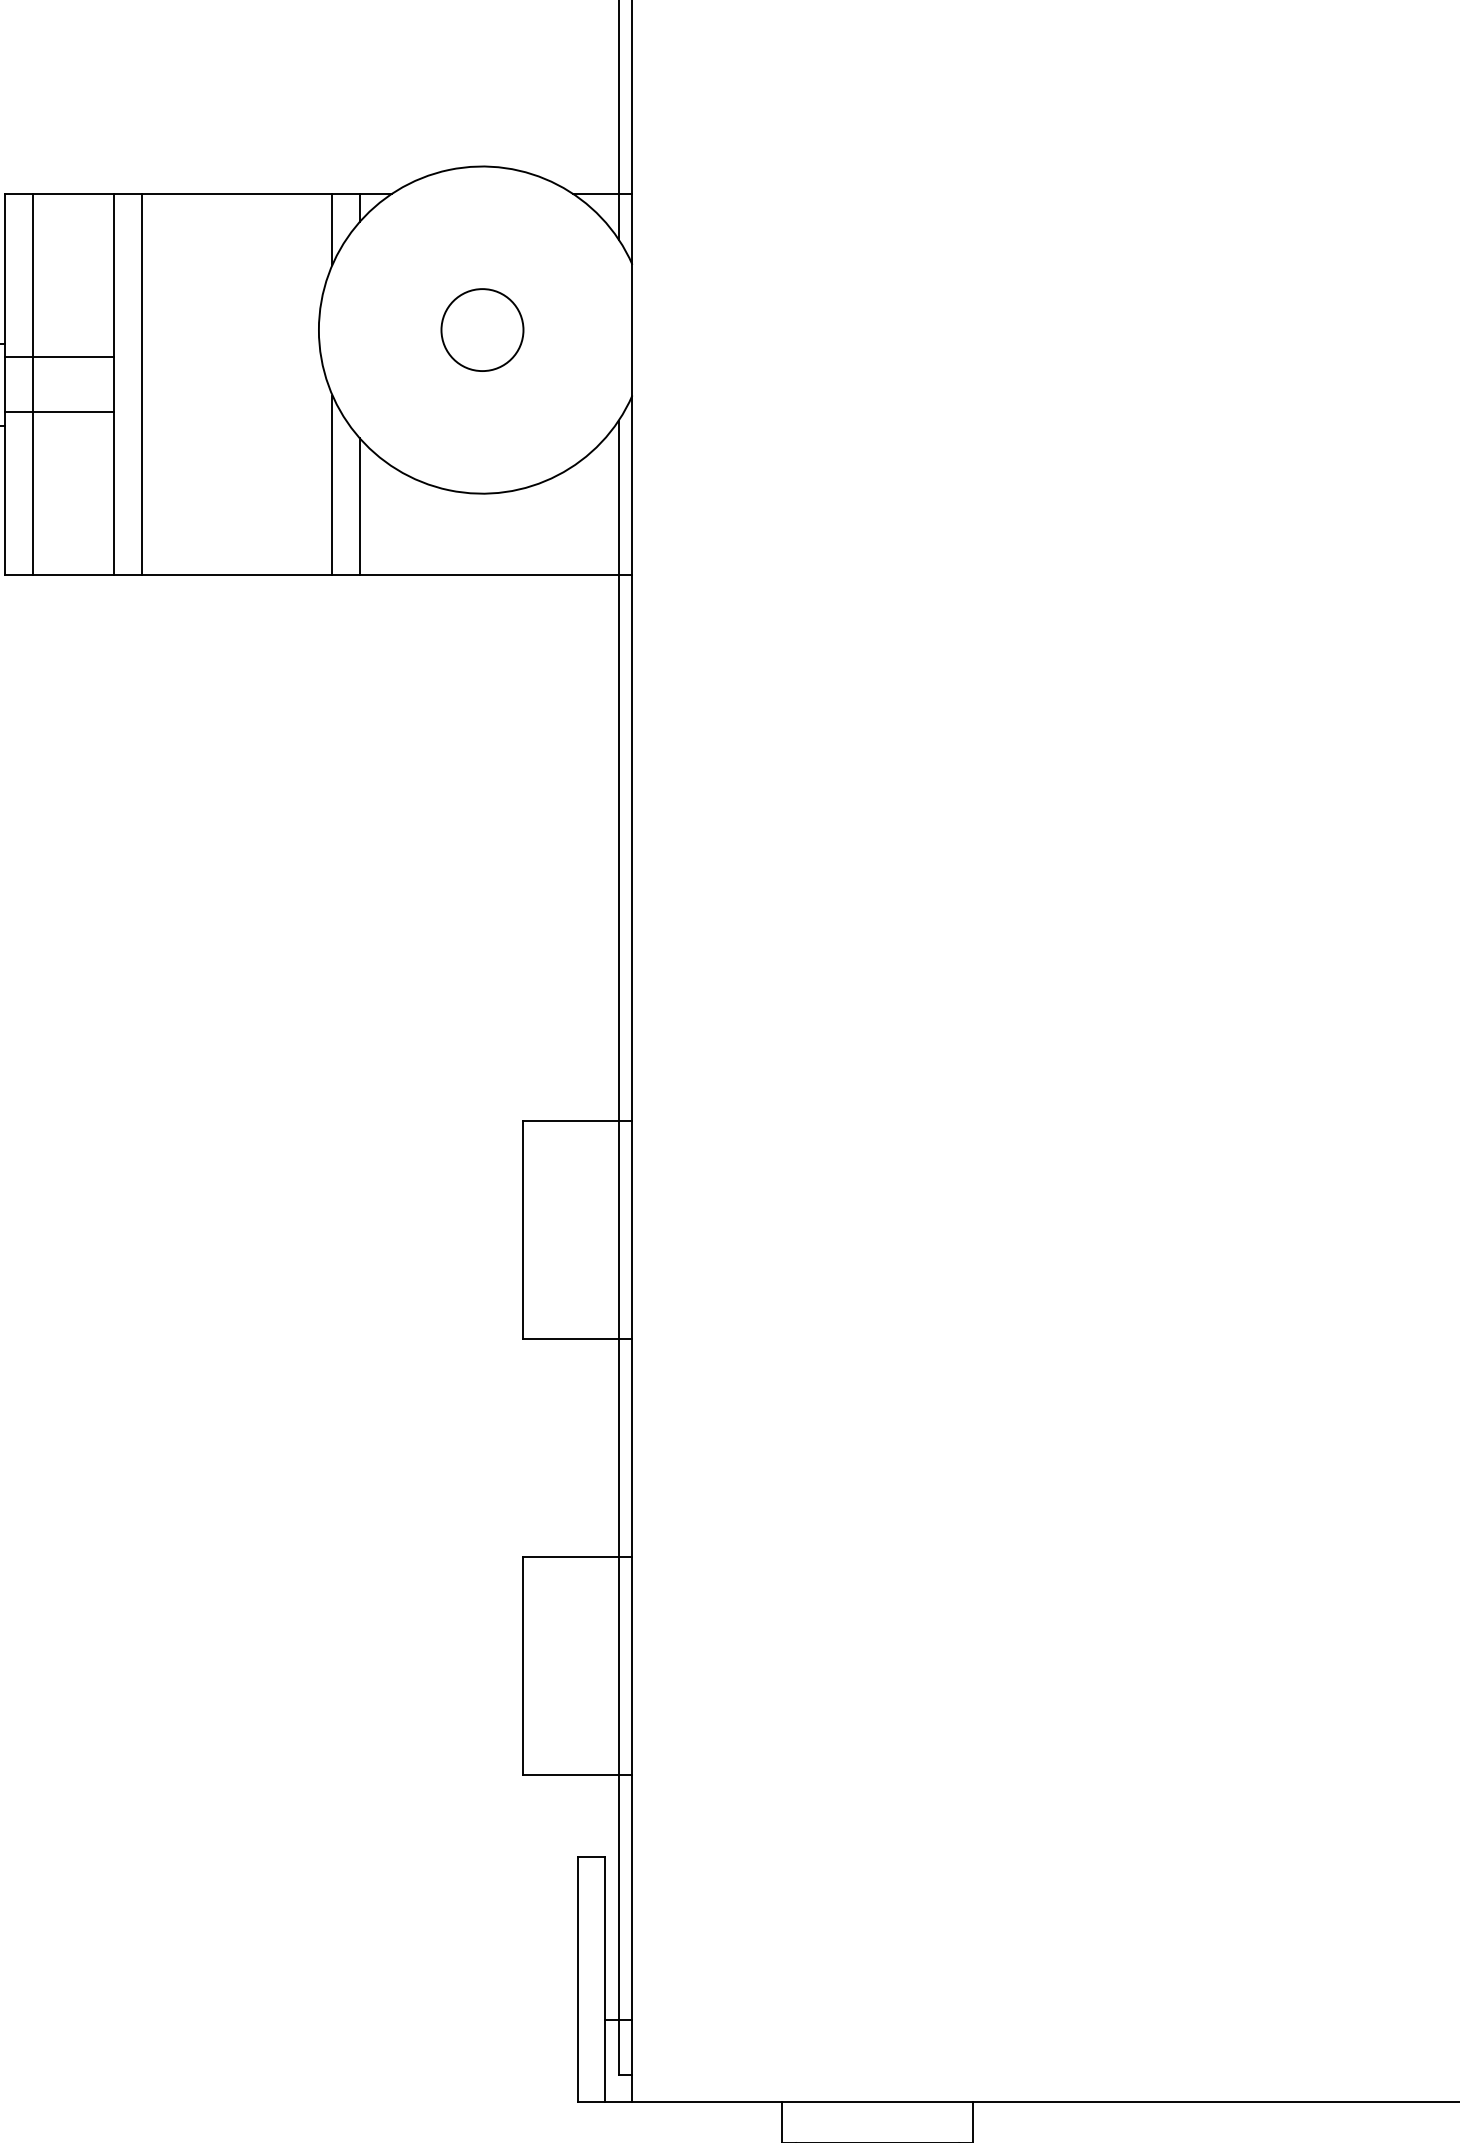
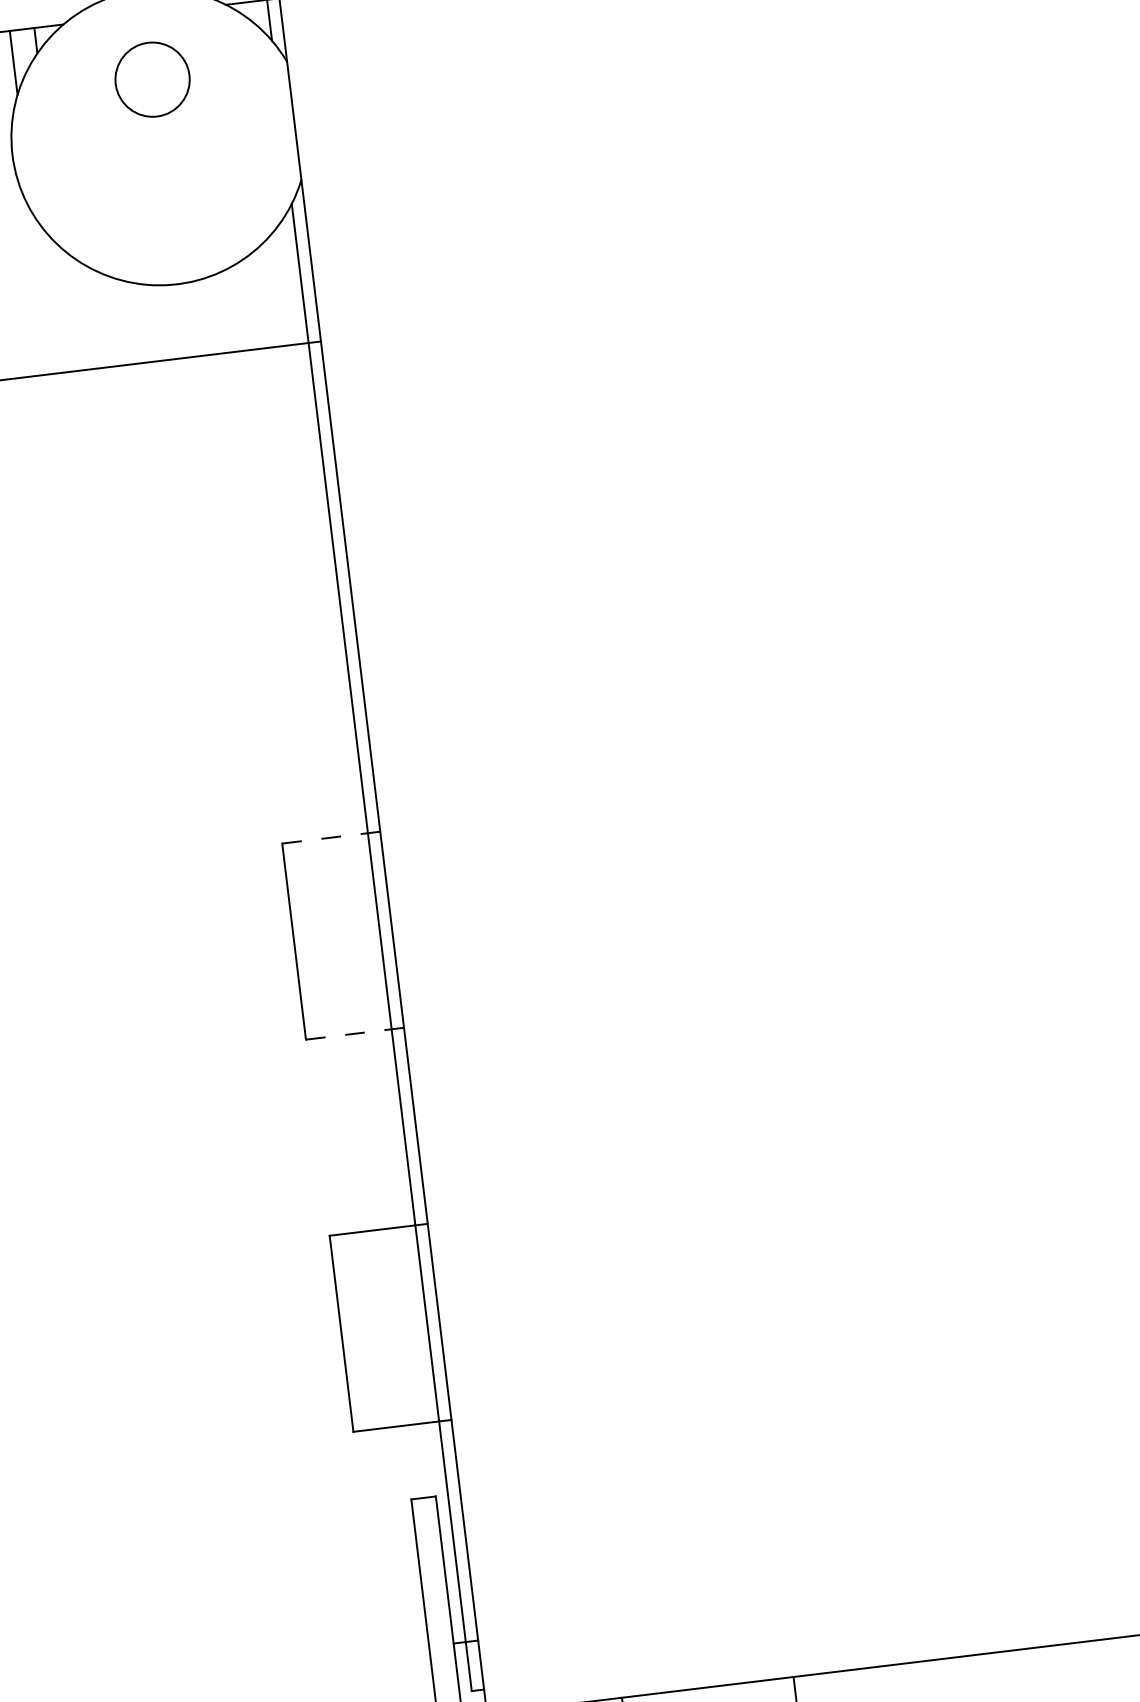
circle: (482, 329) -> (152, 79), moved
line: (332, 485) -> (41, 293), removed
line: (359, 506) -> (68, 309), removed
line: (577, 1120) -> (330, 837), solid -> dashed
line: (577, 1338) -> (354, 1033), solid -> dashed

